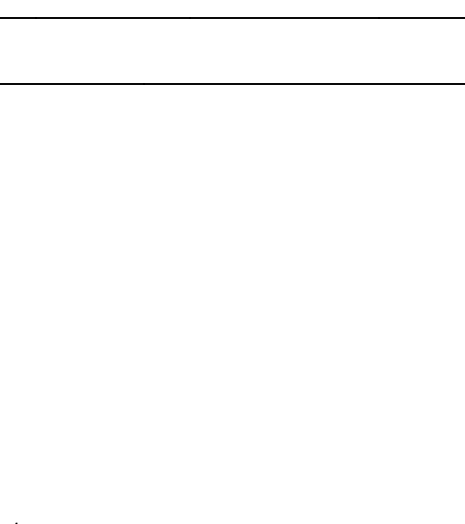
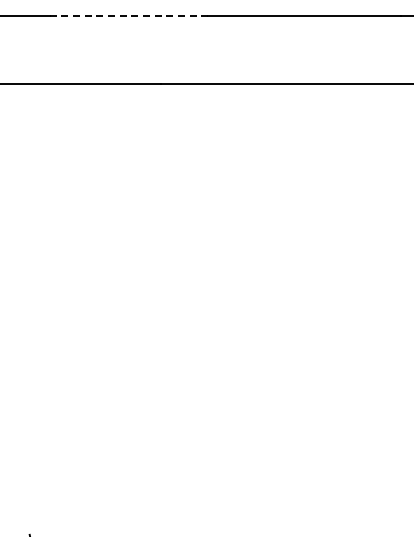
line: (113, 17) -> (129, 15), solid -> dashed

